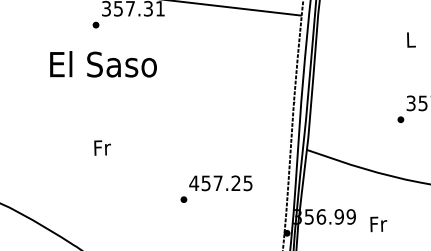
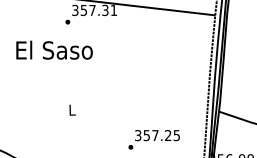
text: (103, 64) -> (54, 50), moved
text: (102, 147) -> (72, 109), Fr -> L
text: (194, 183) -> (138, 135), 457.25 -> 357.25

